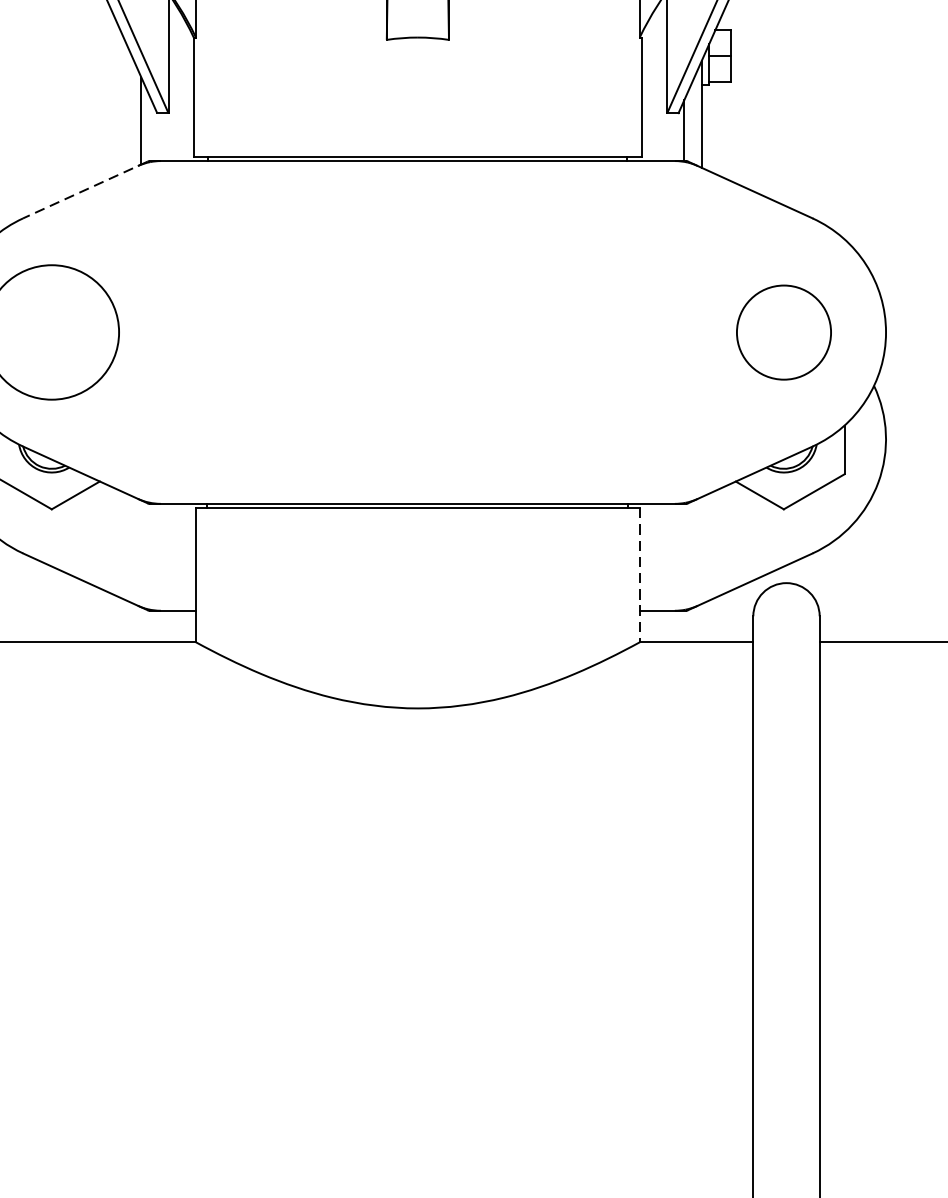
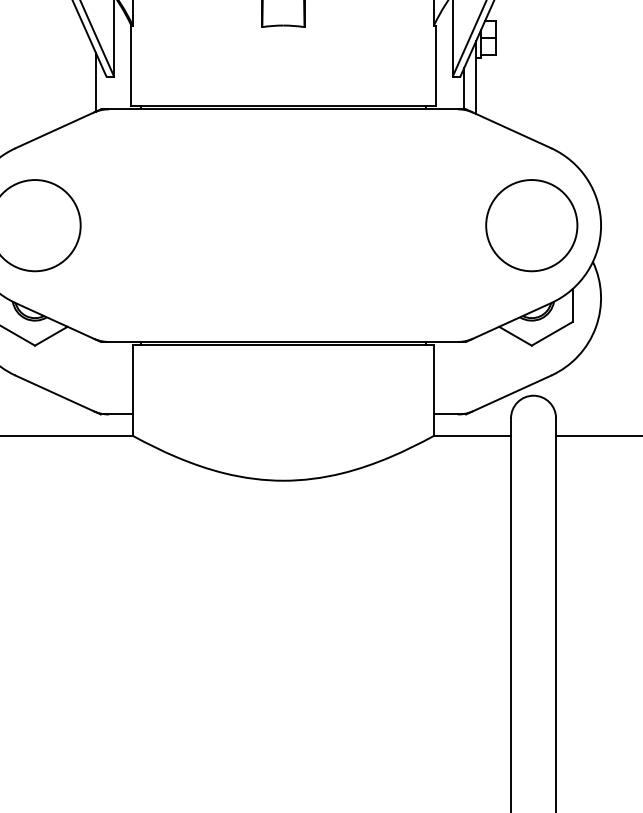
line: (84, 189) -> (57, 128), dashed -> solid
circle: (783, 332) -> (531, 225), size x1.43
line: (640, 575) -> (434, 390), dashed -> solid

